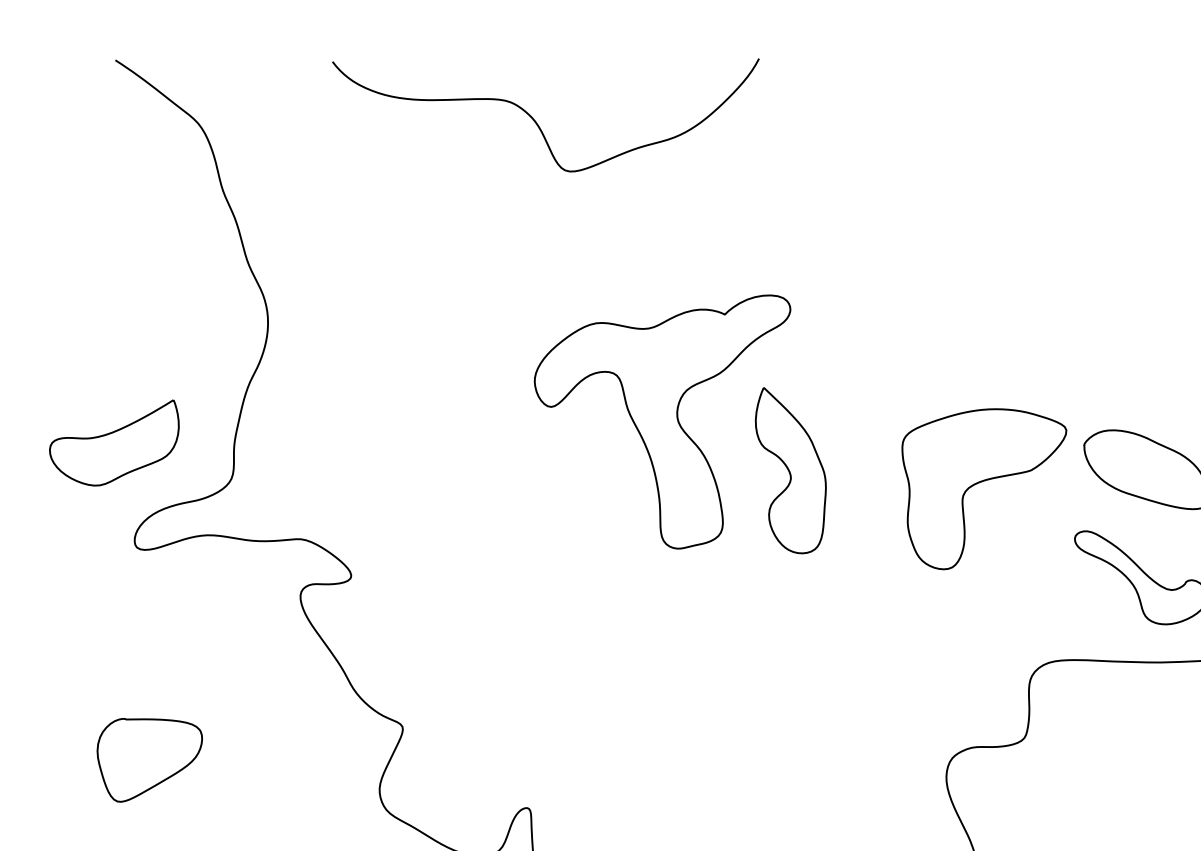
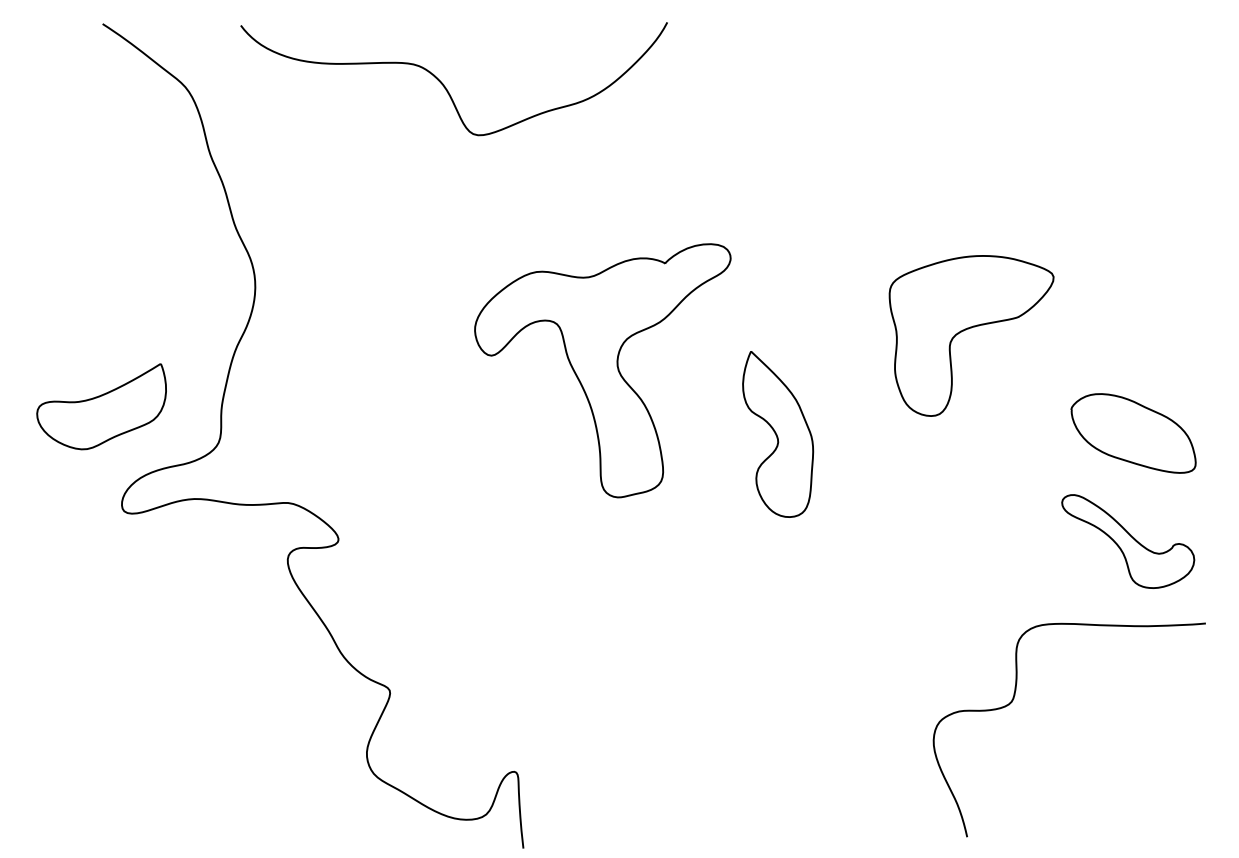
curve: (537, 122) -> (445, 86), moved
part: (662, 421) -> (602, 370), moved
part: (981, 482) -> (968, 329), moved
part: (149, 759) -> (136, 723), removed

